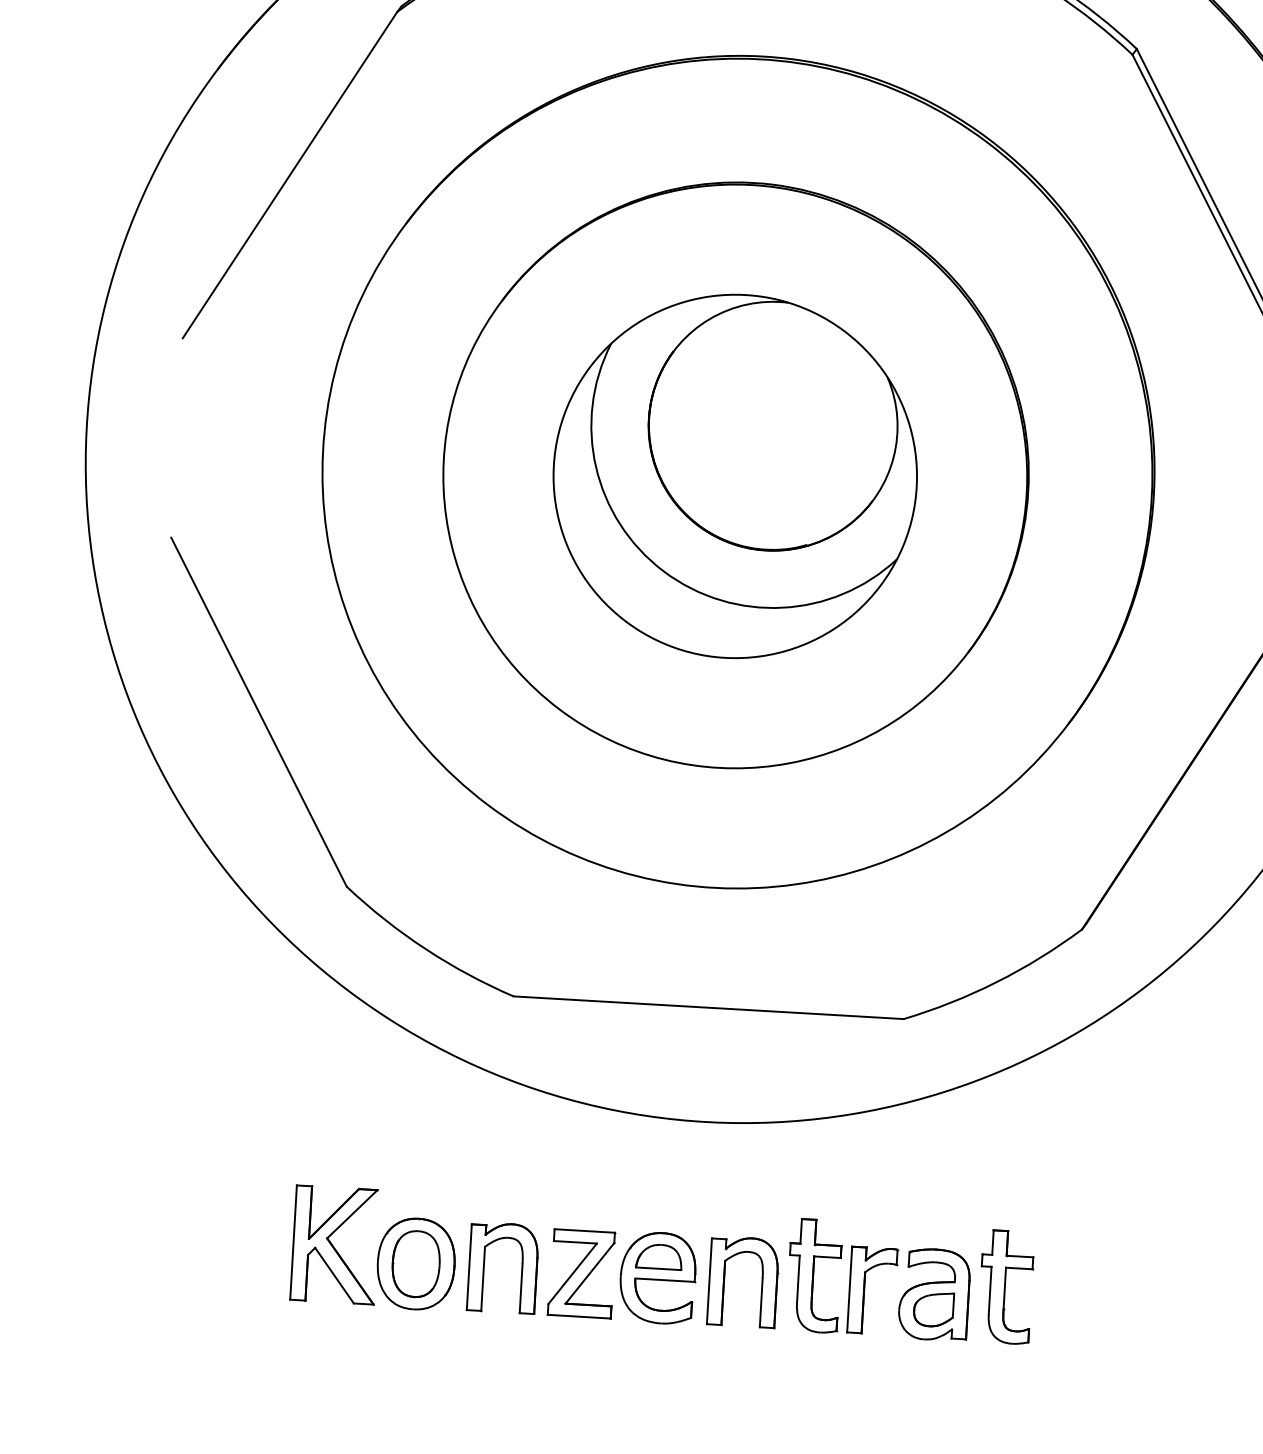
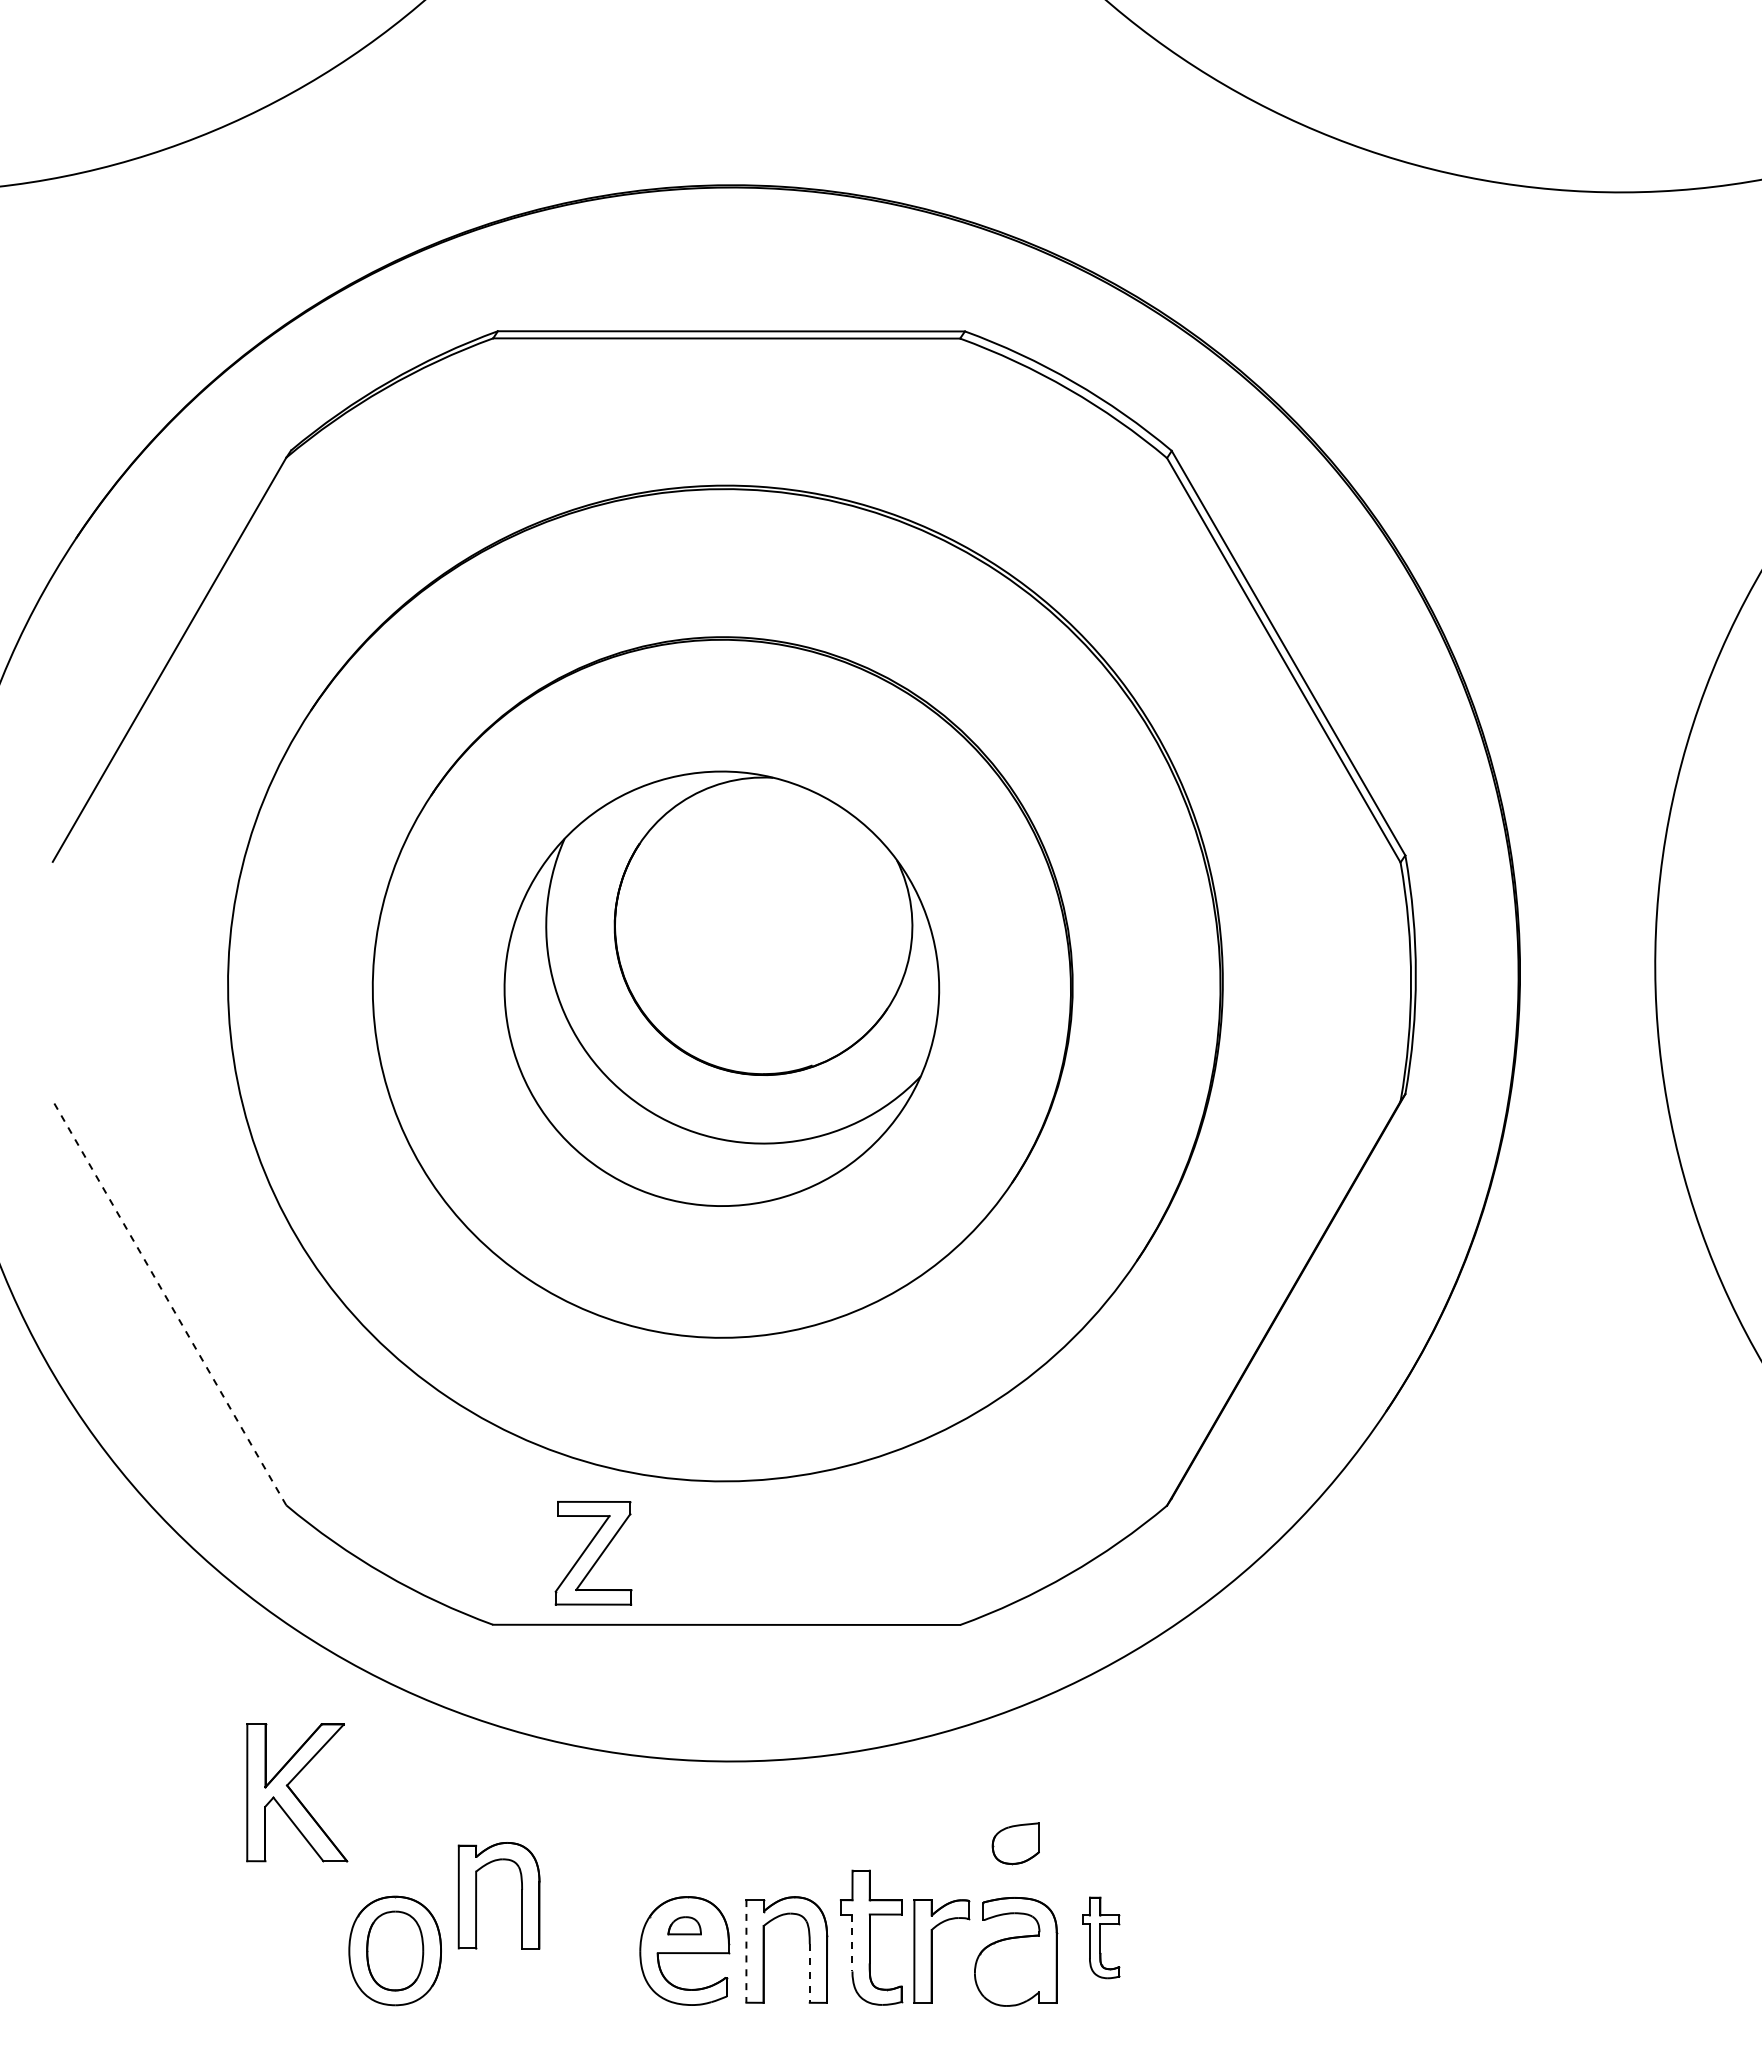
line: (258, 712) -> (169, 1303), solid -> dashed
part: (335, 1244) -> (297, 1792), moved
part: (658, 1256) -> (684, 1925), size x0.6
part: (484, 1266) -> (476, 1895), moved
part: (581, 1274) -> (593, 1553), moved
line: (798, 1279) -> (852, 1943), solid -> dashed
line: (709, 1281) -> (746, 1951), solid -> dashed
part: (1006, 1286) -> (1101, 1937), size x0.6
line: (760, 1303) -> (809, 1974), solid -> dashed
part: (933, 1309) -> (1015, 1843), moved

